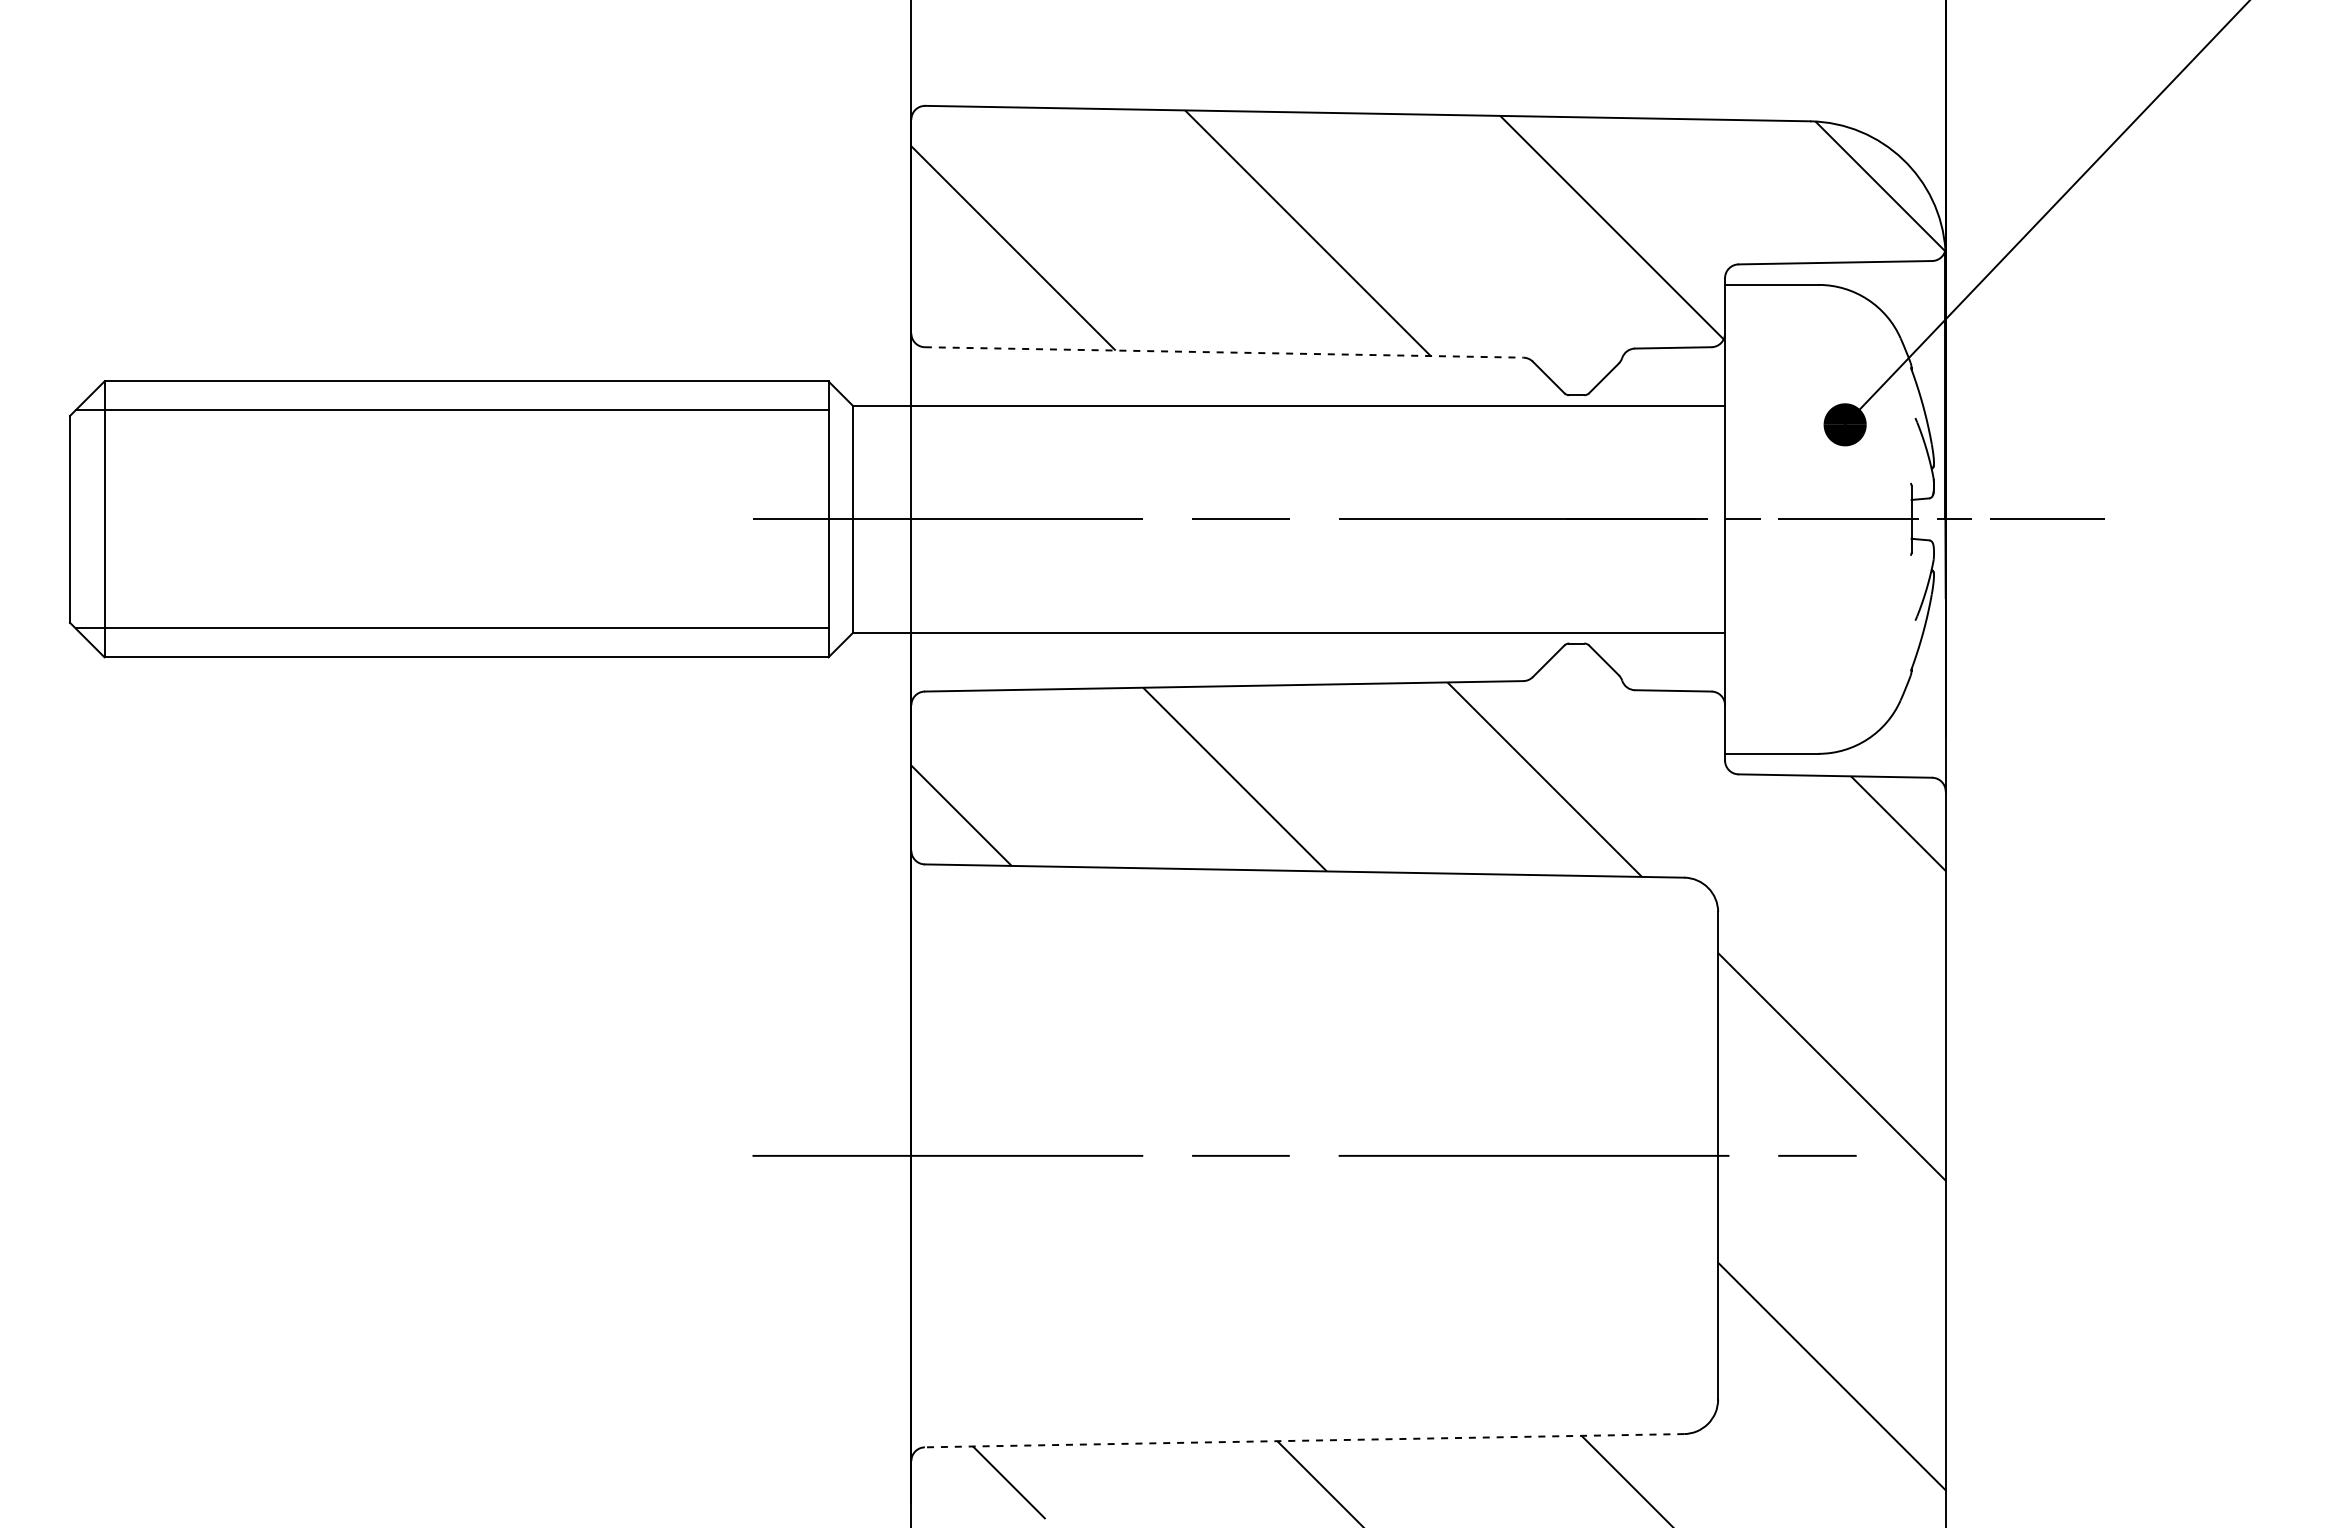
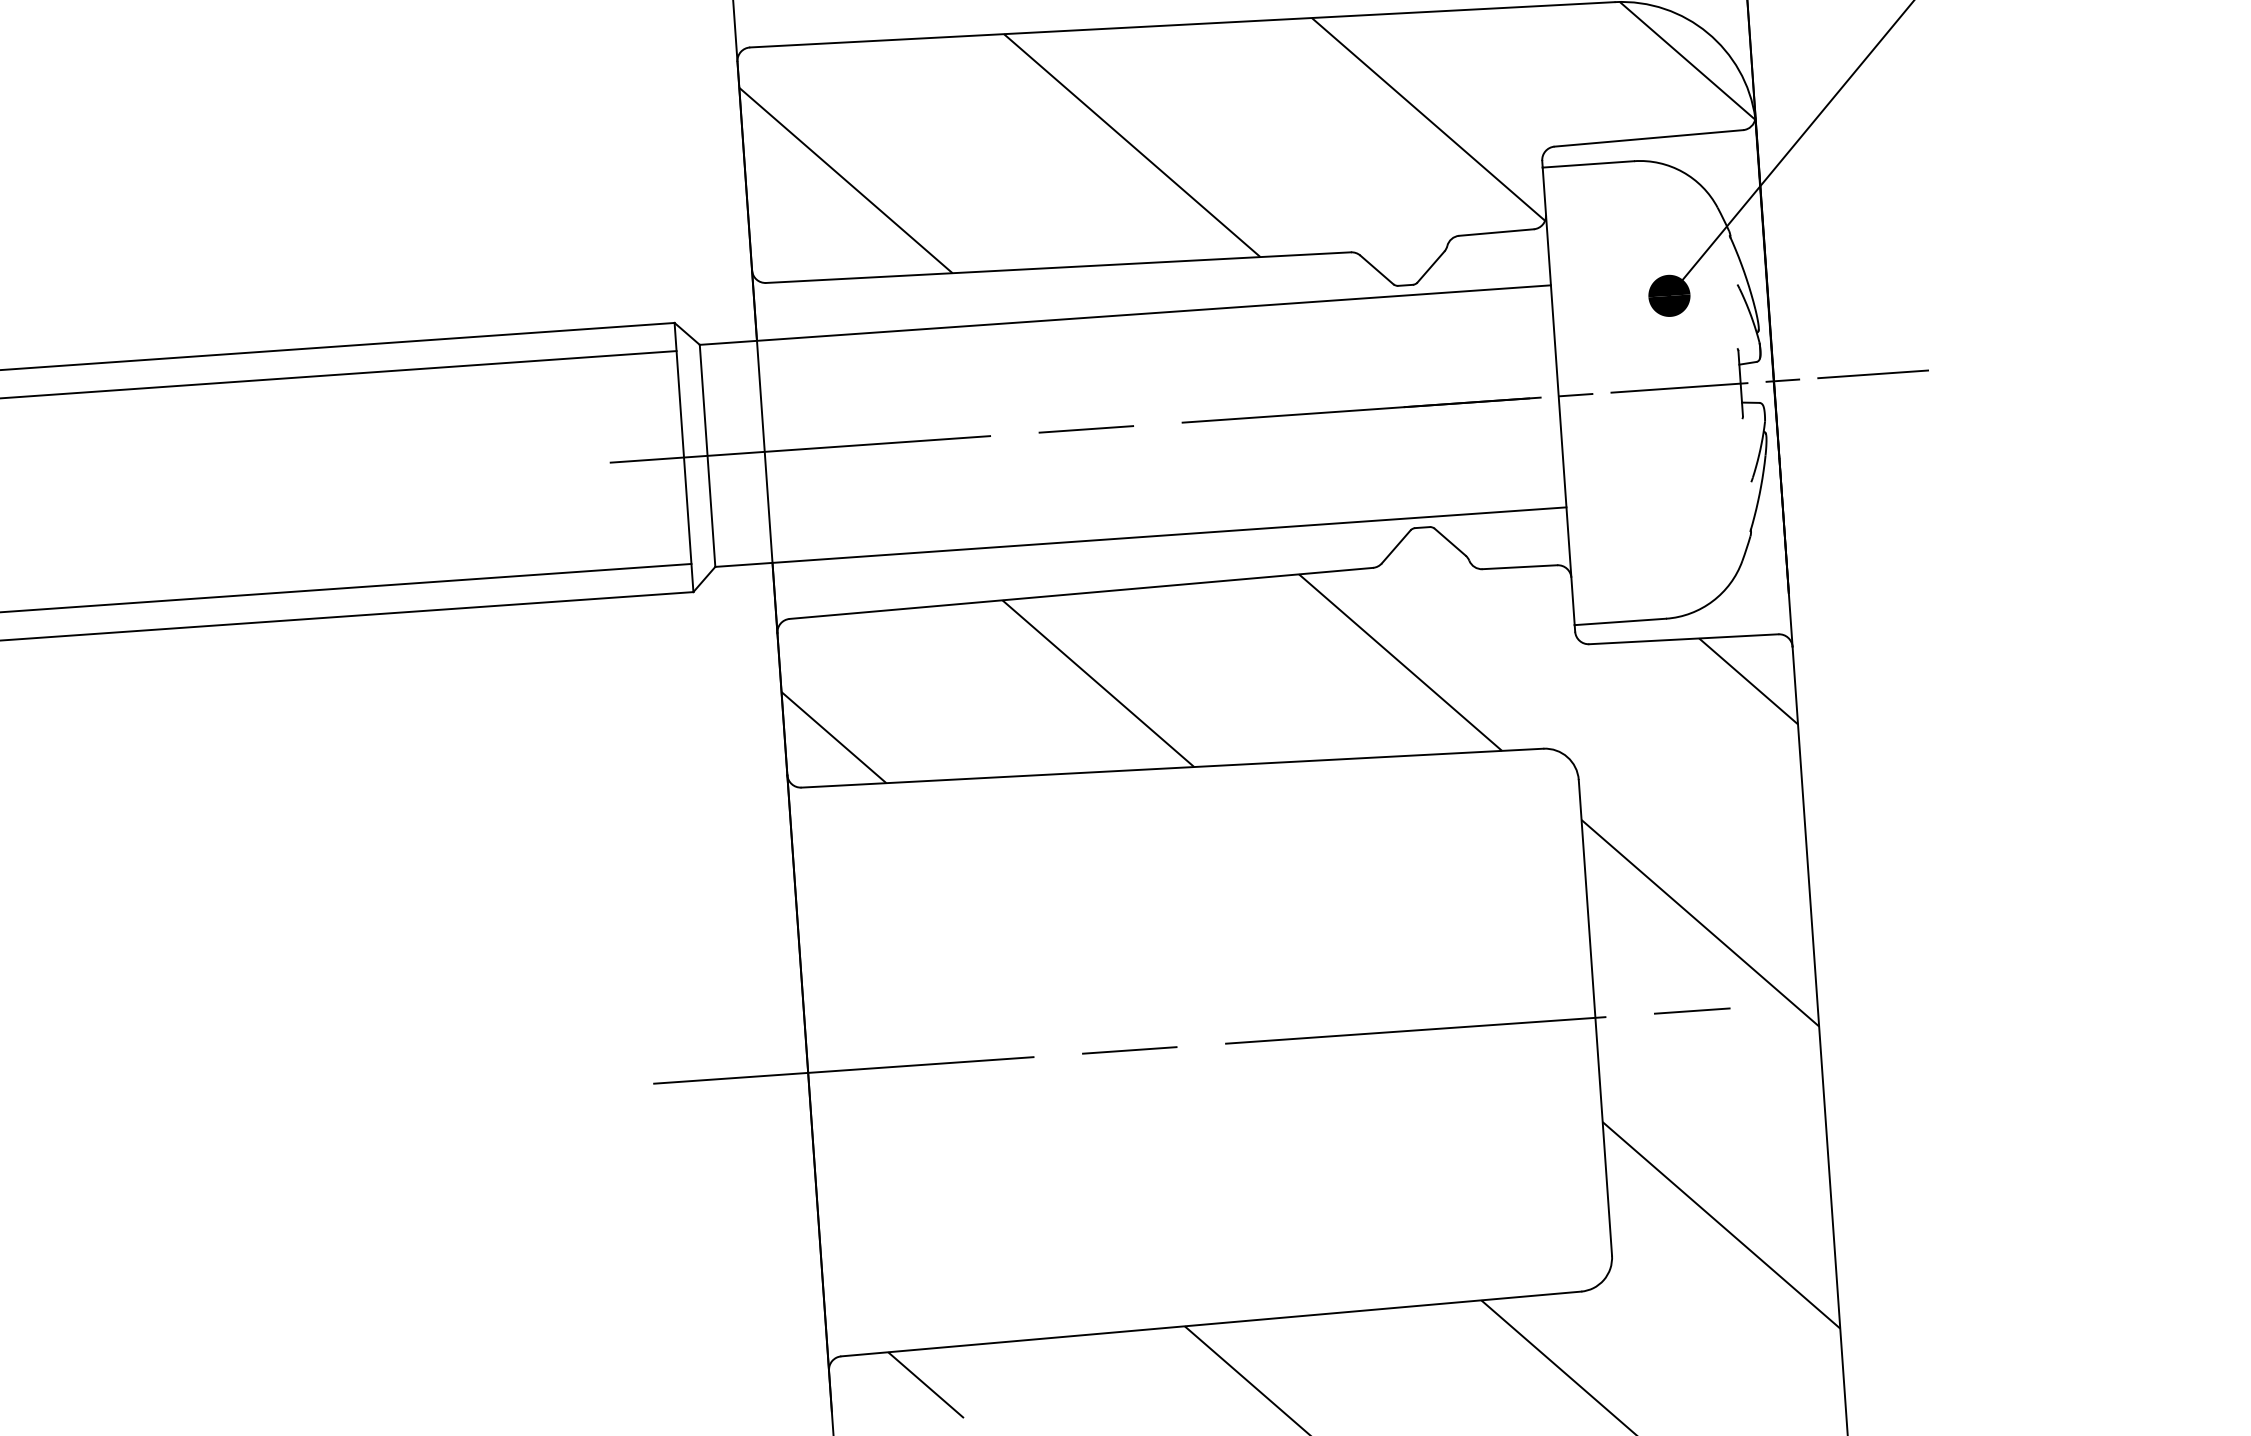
line: (1224, 352) -> (1058, 267), dashed -> solid
line: (1304, 1440) -> (1211, 1323), dashed -> solid

